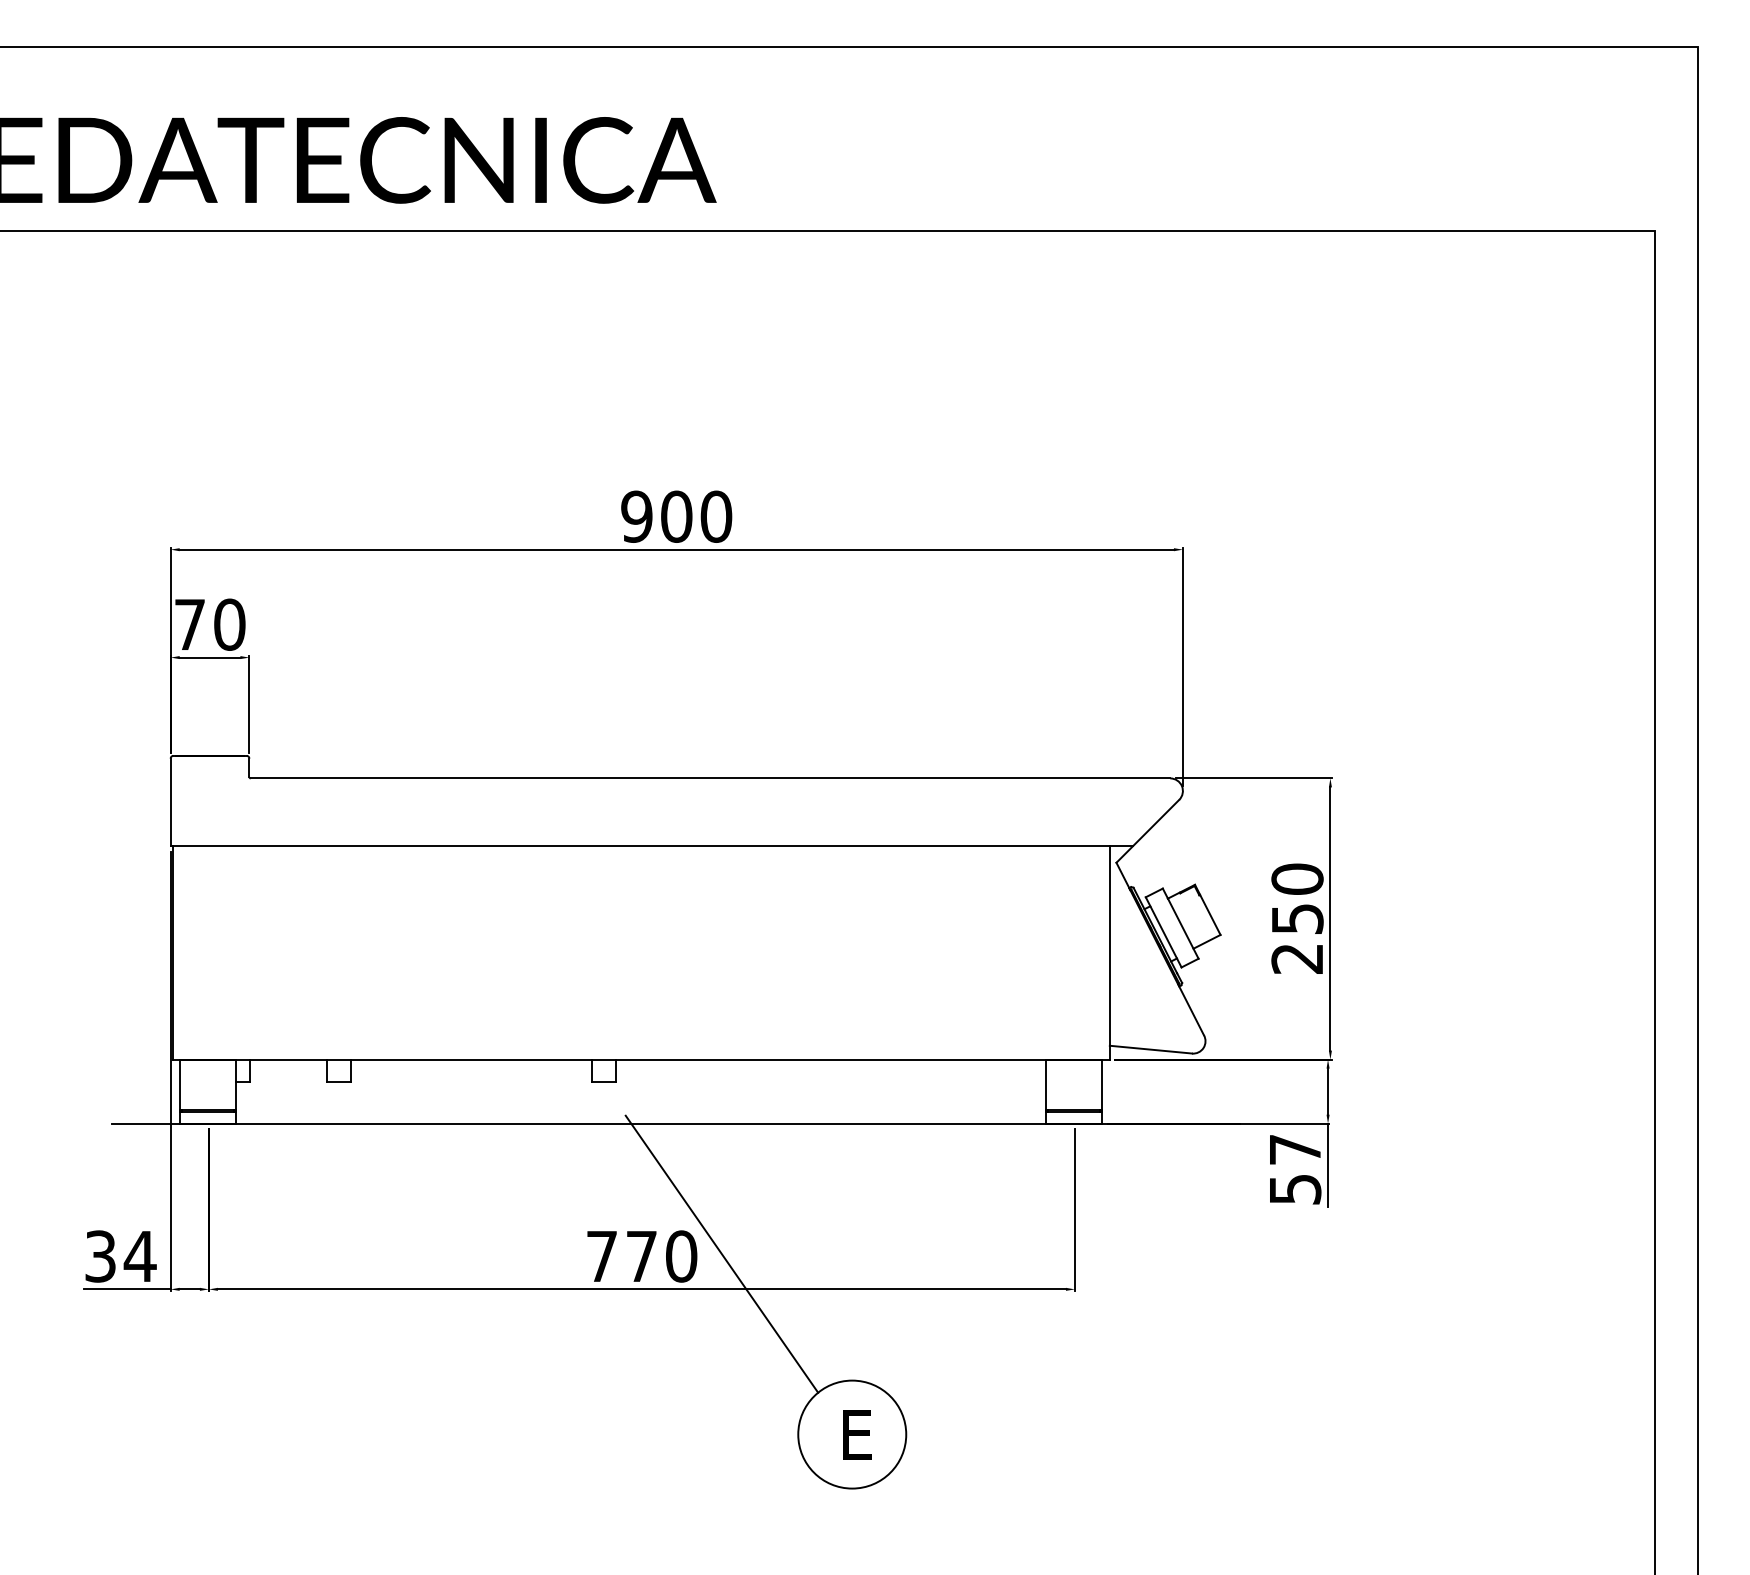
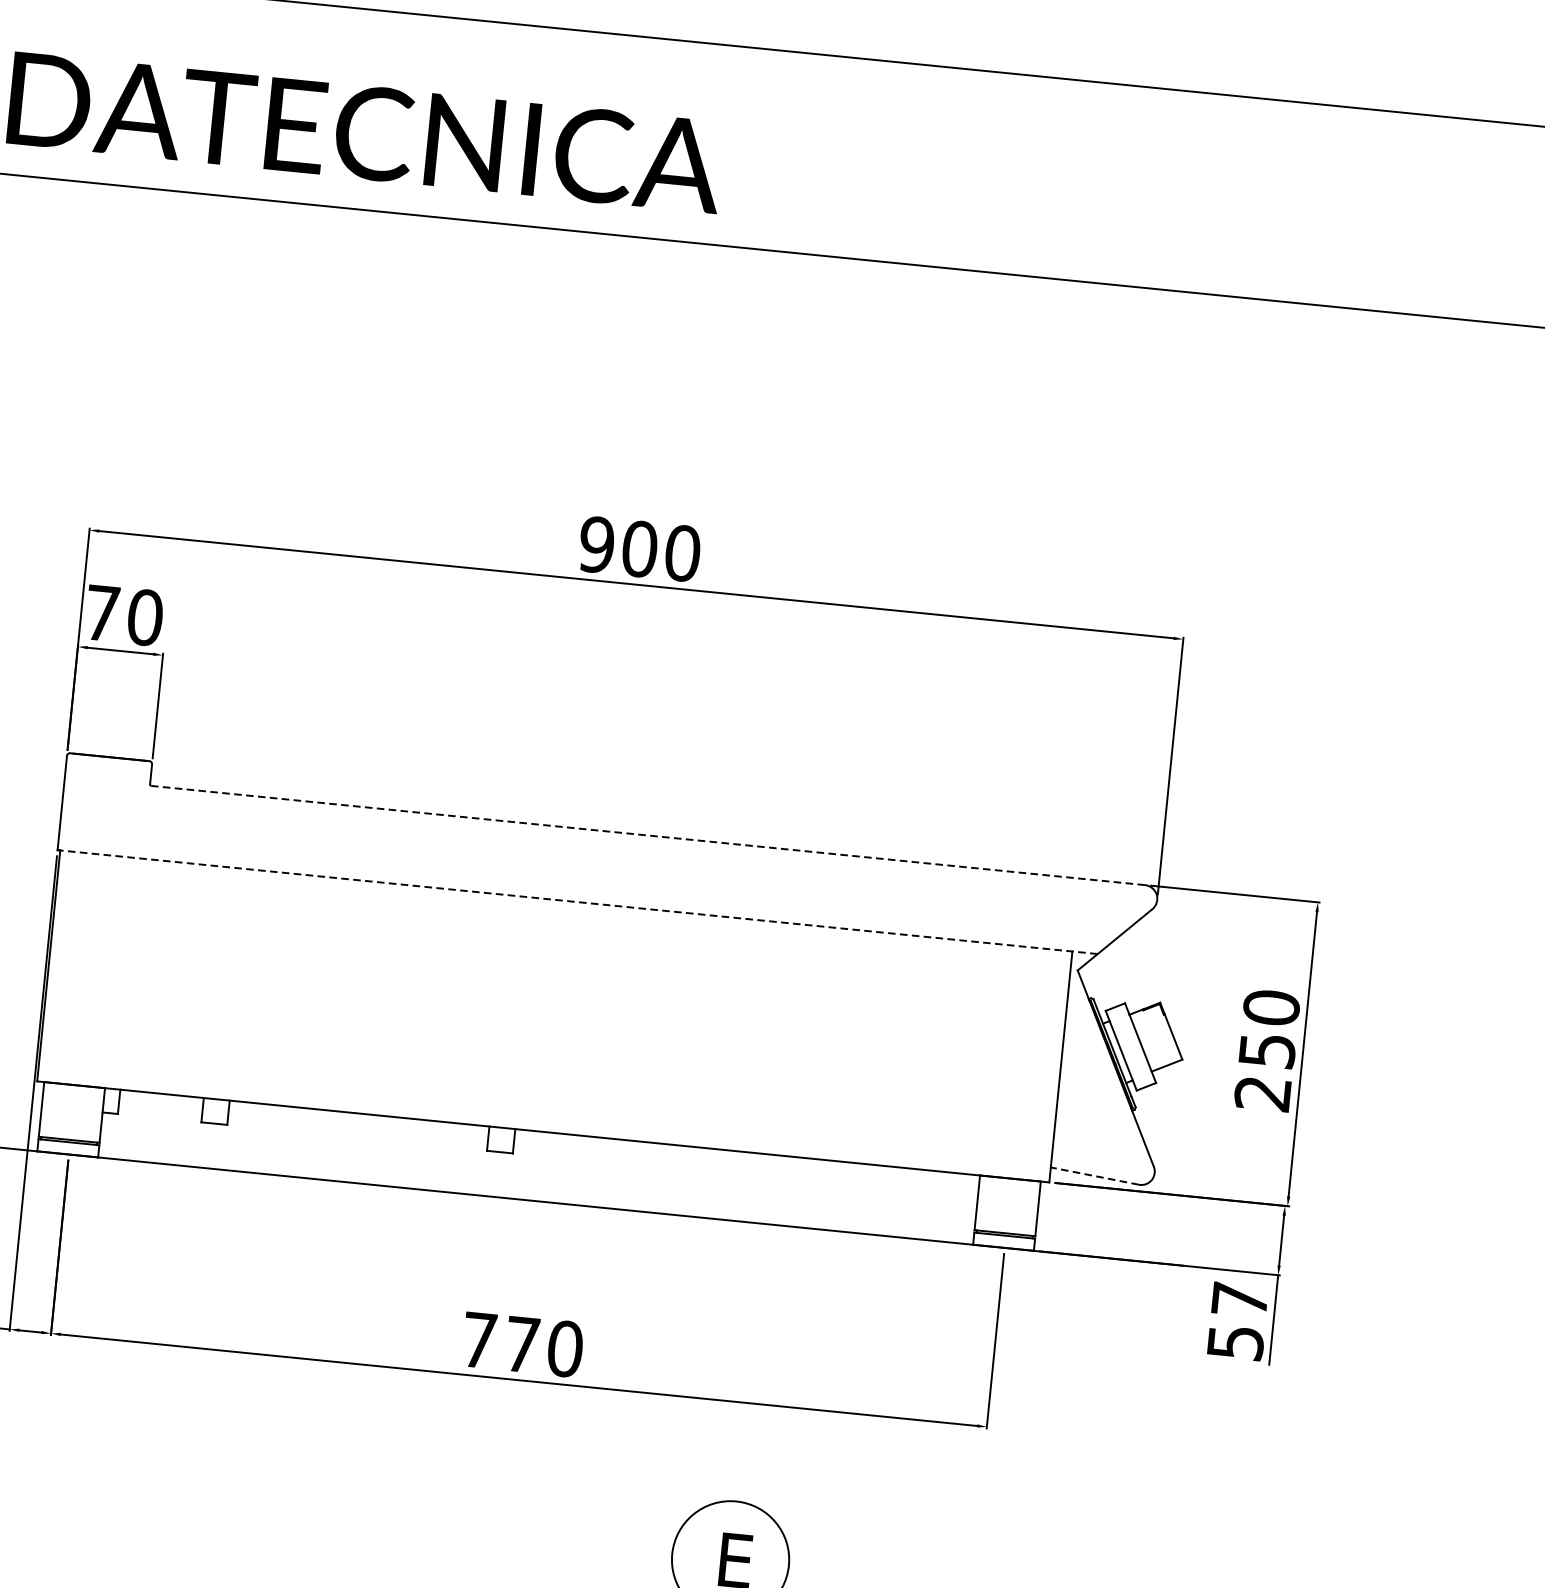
line: (710, 778) -> (648, 835), solid -> dashed
line: (651, 845) -> (577, 901), solid -> dashed
line: (1150, 1049) -> (1094, 1175), solid -> dashed
line: (721, 1253) -> (608, 1350), removed

